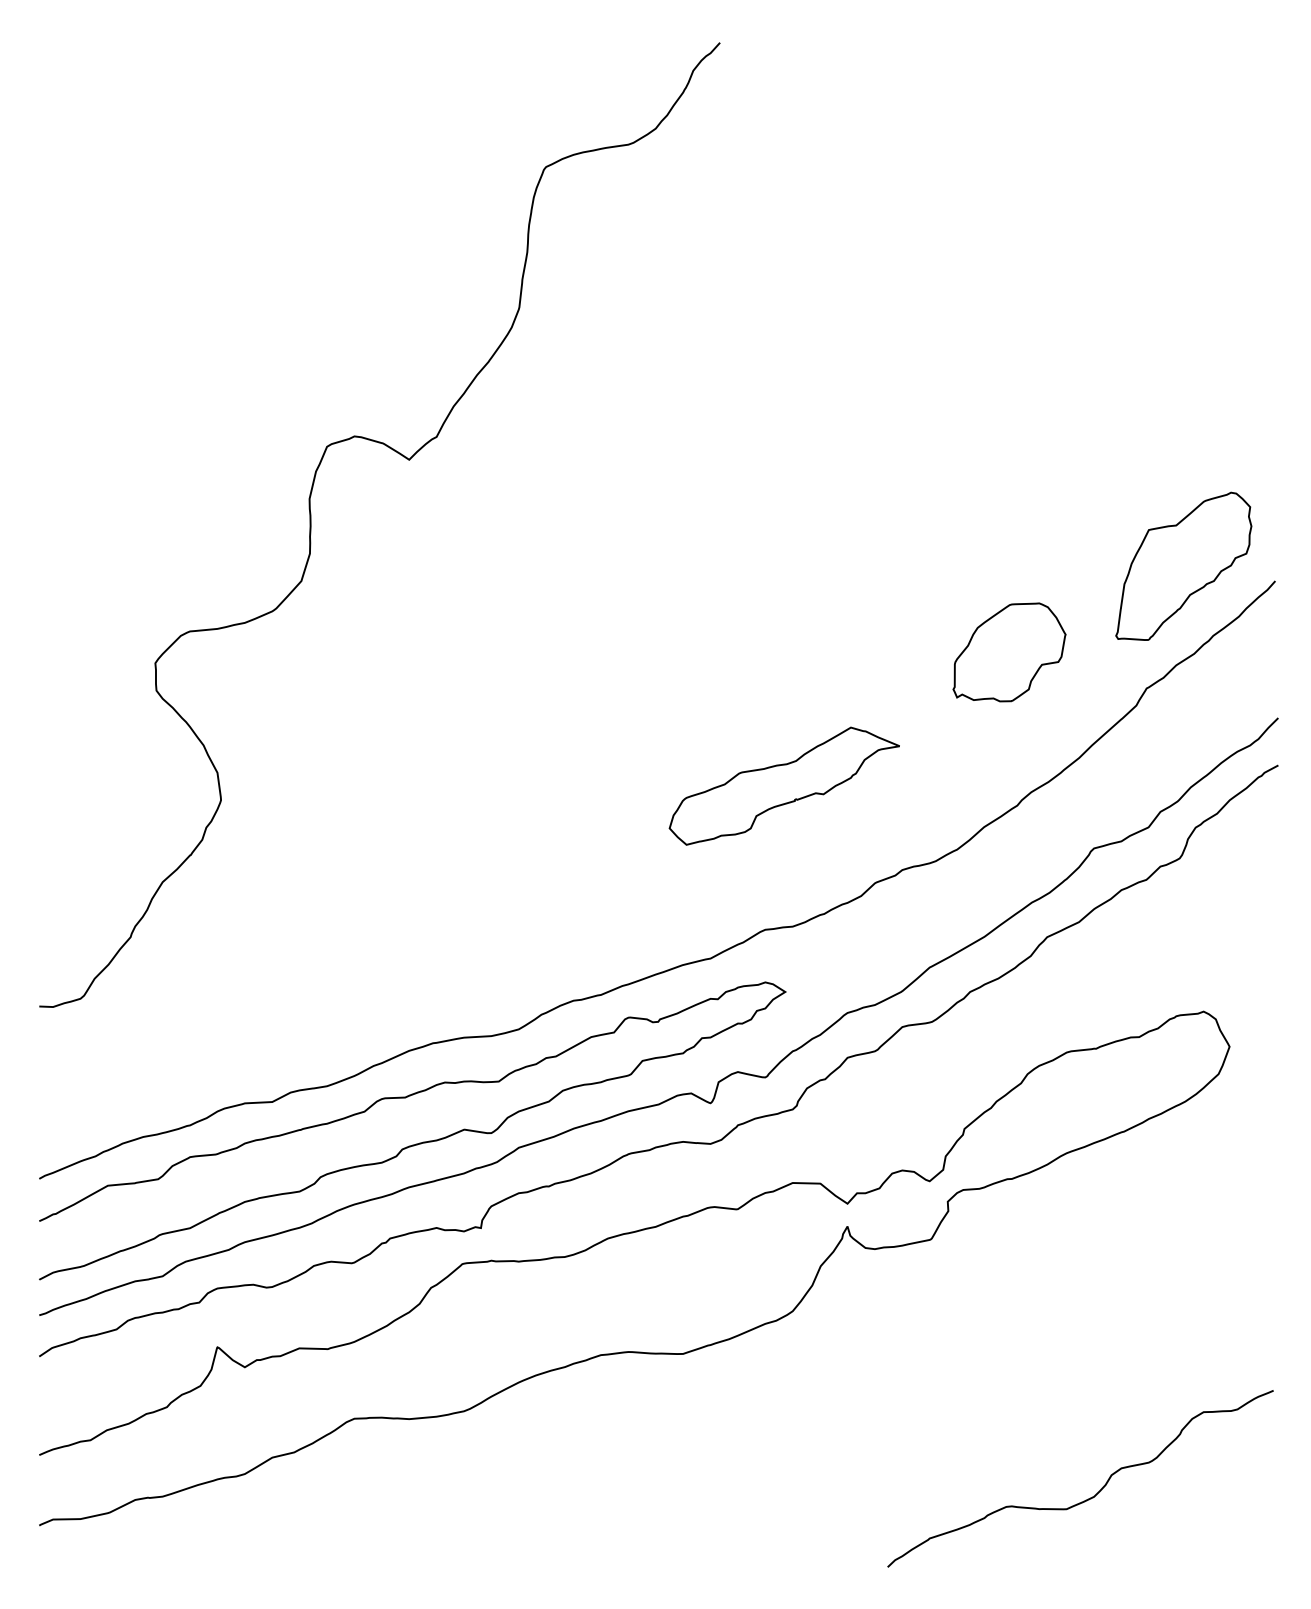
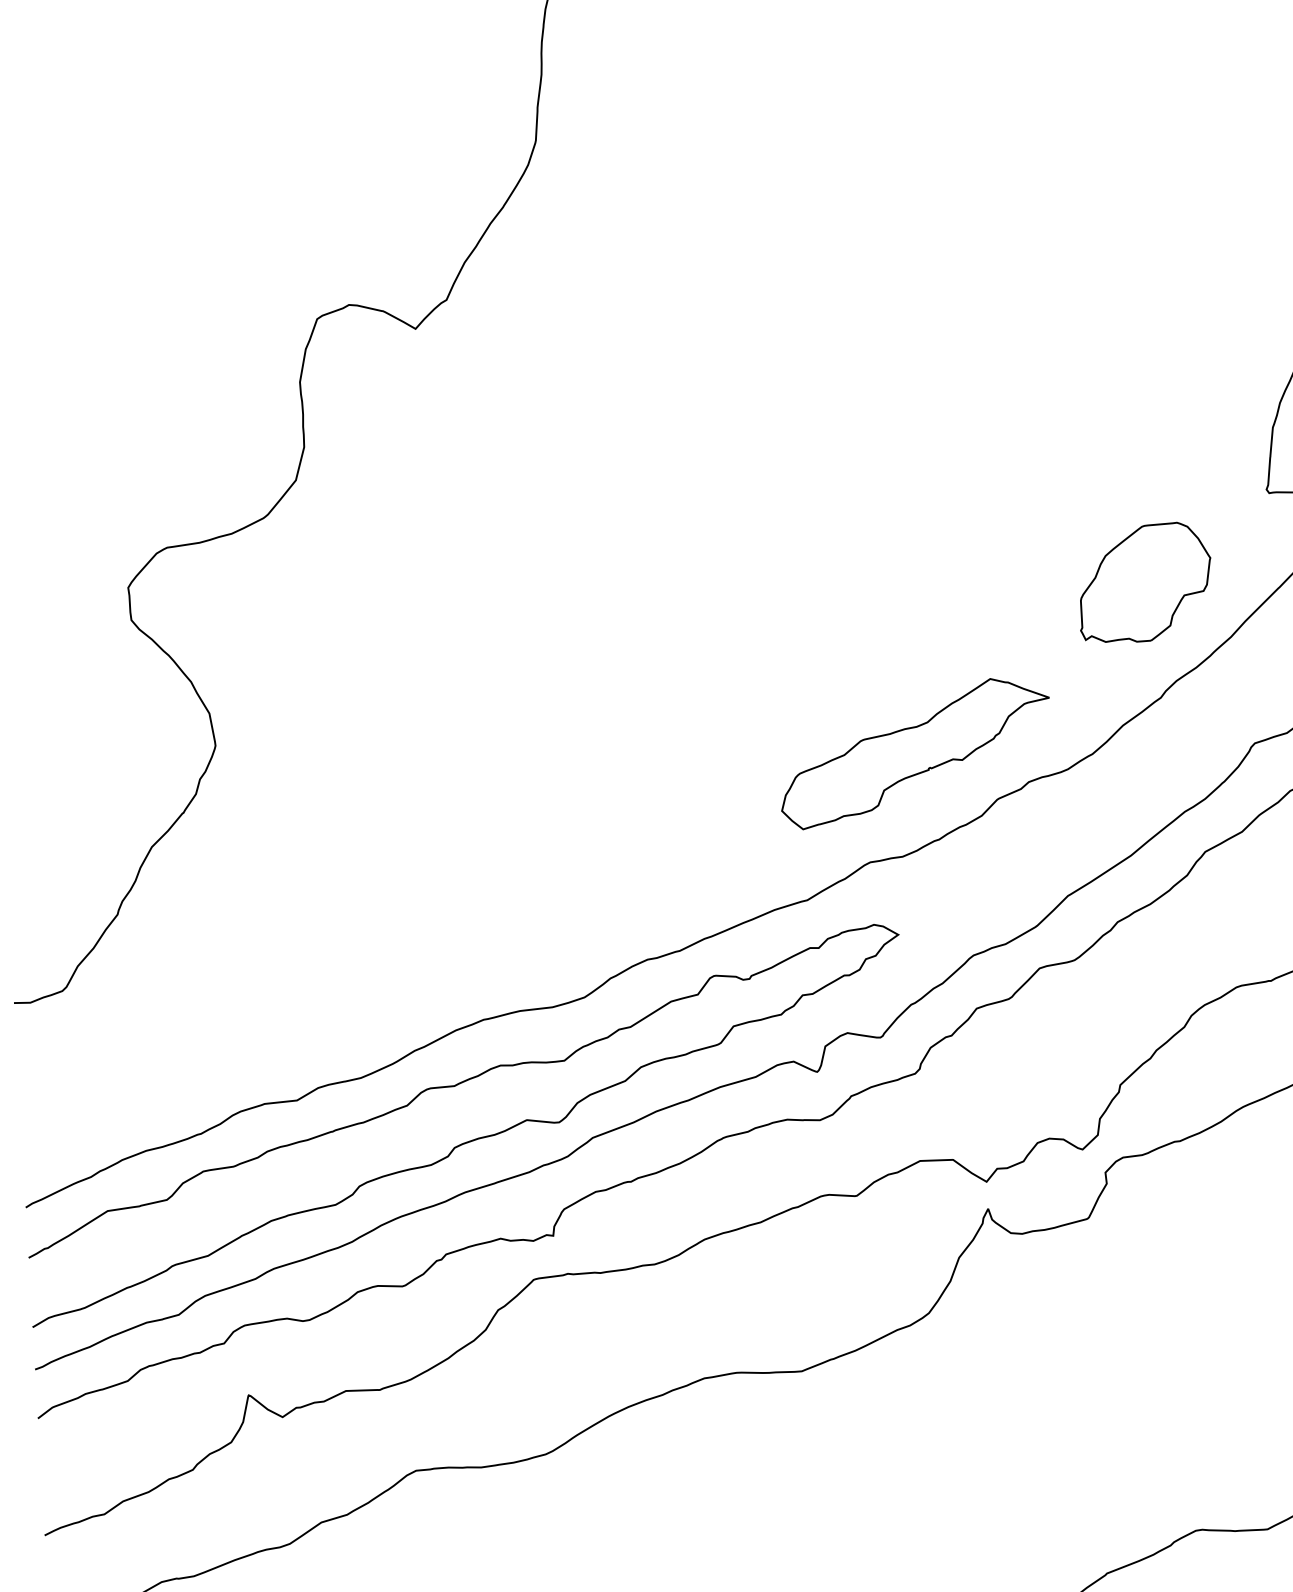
part: (1009, 652) -> (1144, 583), moved
part: (783, 785) -> (914, 752), moved

